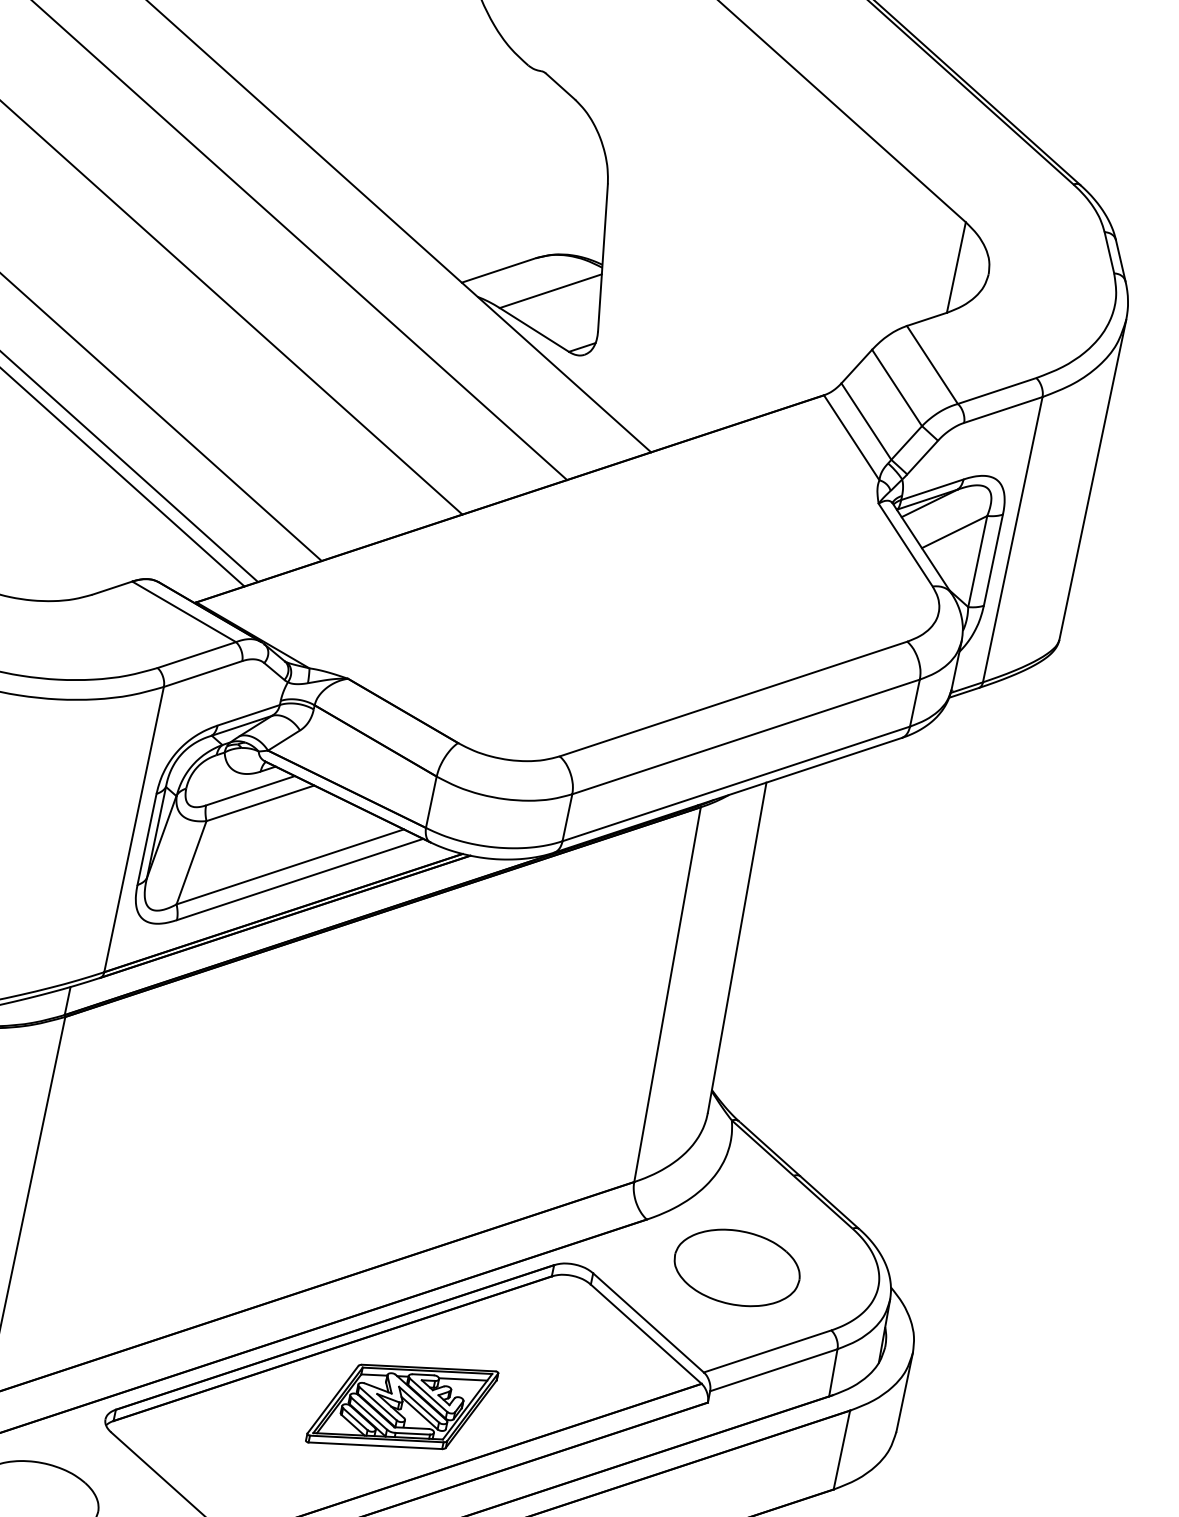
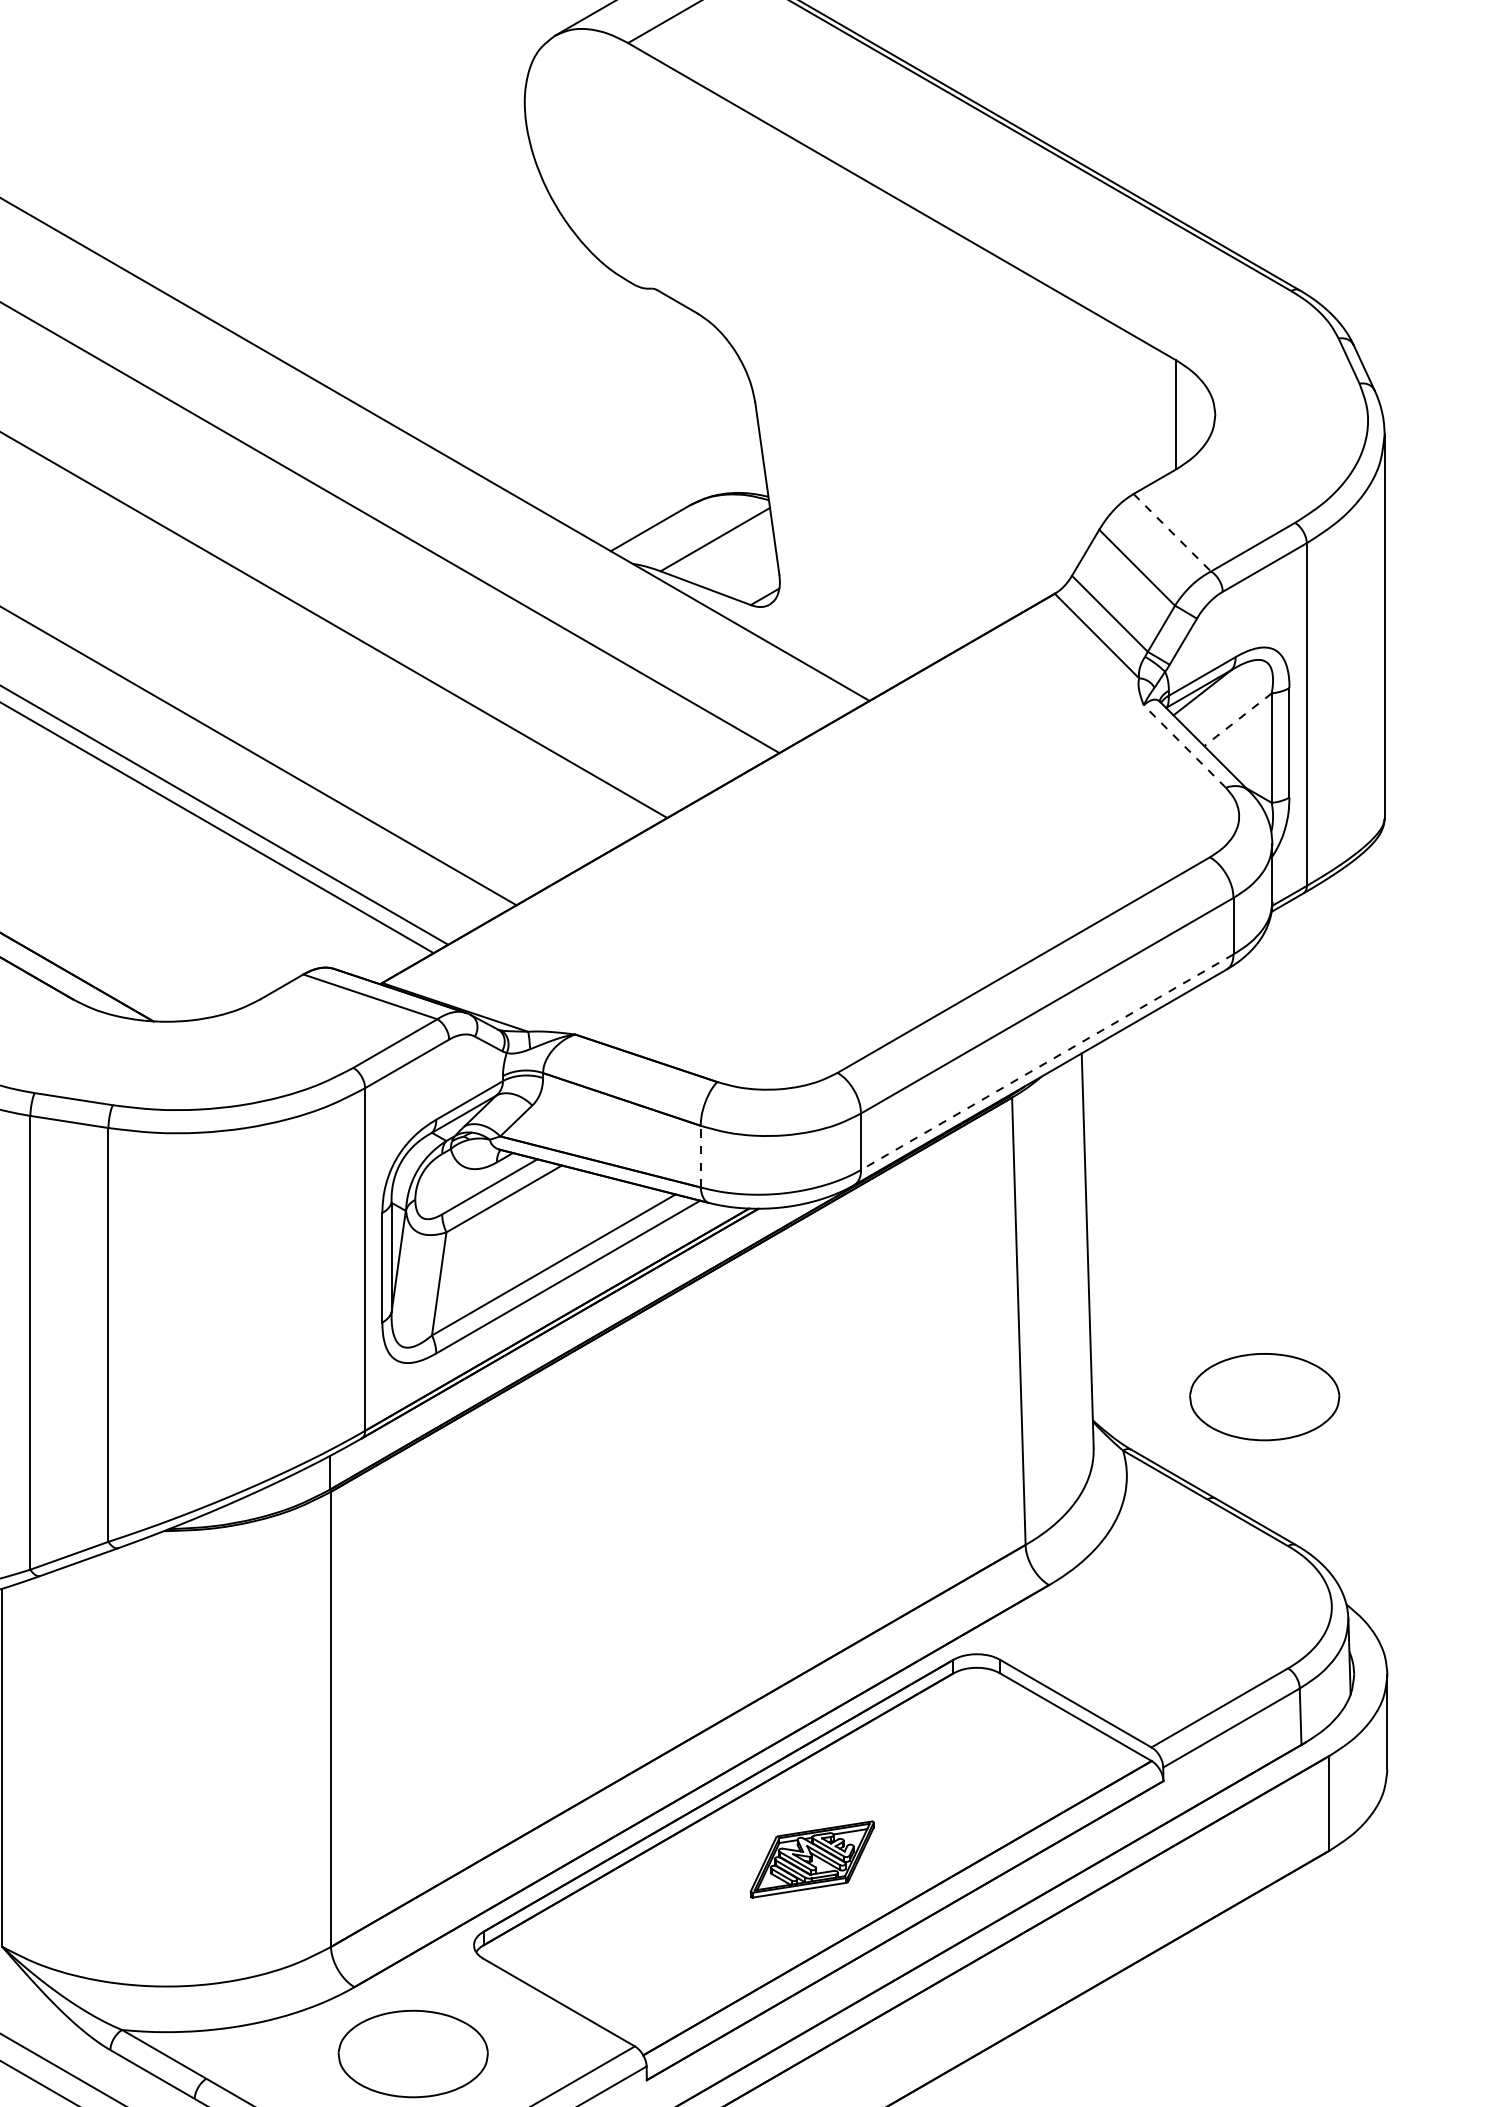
line: (932, 364) -> (1172, 532), solid -> dashed
line: (955, 531) -> (1238, 719), solid -> dashed
line: (905, 544) -> (1184, 746), solid -> dashed
line: (735, 784) -> (1046, 1062), solid -> dashed
line: (431, 802) -> (700, 1156), solid -> dashed
part: (736, 1268) -> (1264, 1397), moved
part: (401, 1406) -> (811, 1859), size x0.6

